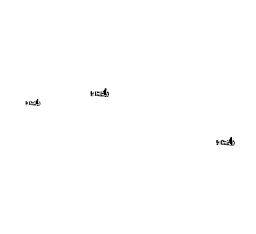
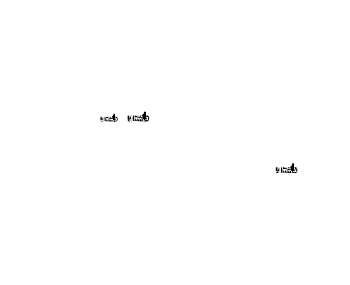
part: (32, 101) -> (108, 117), moved

